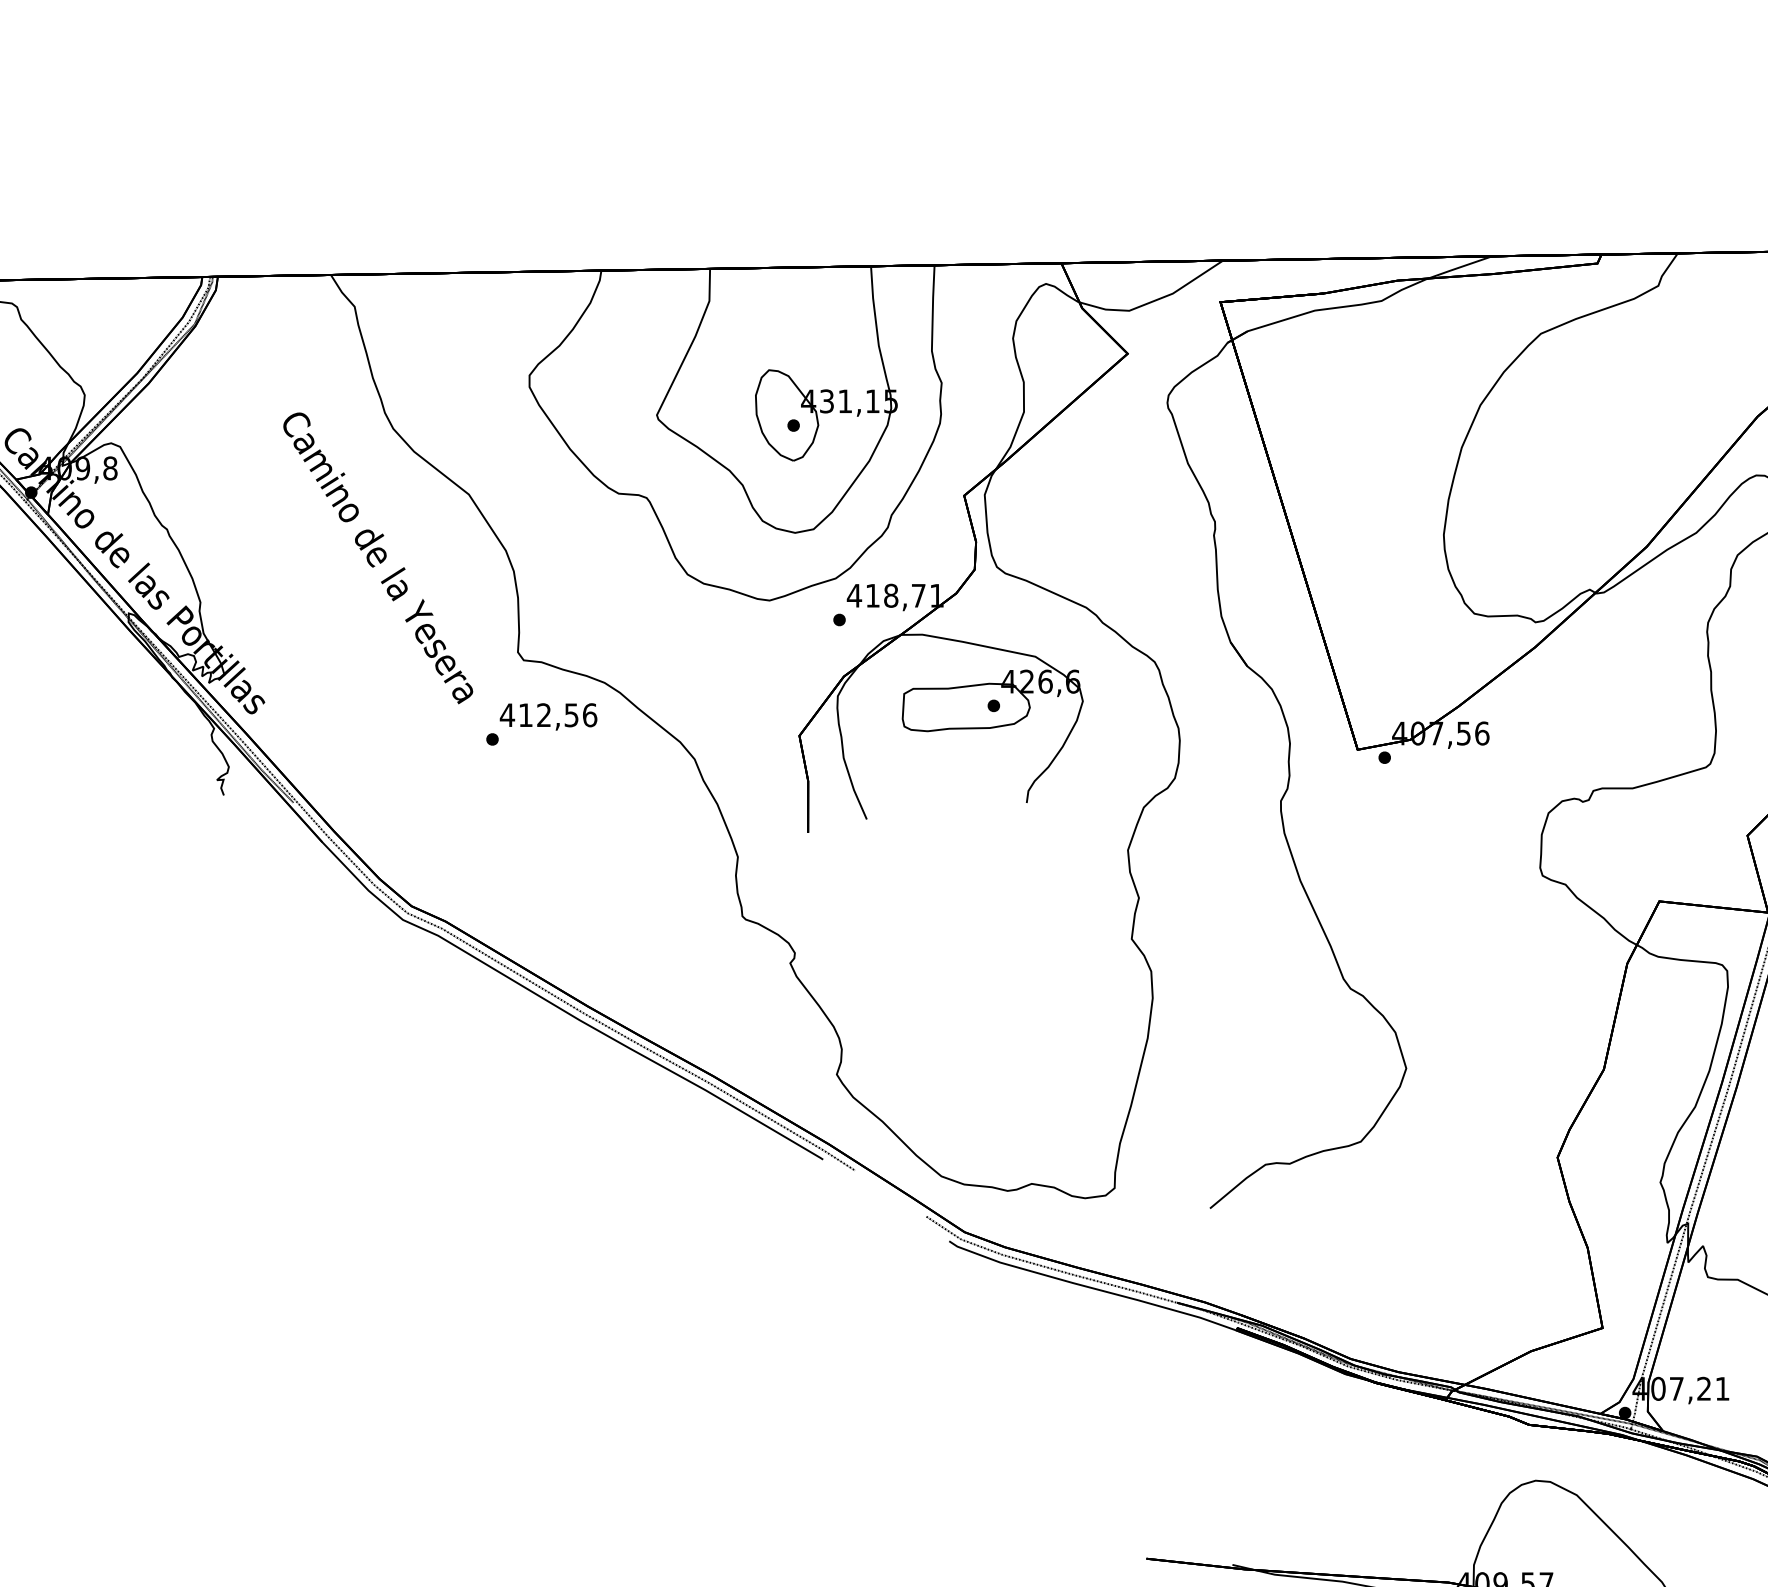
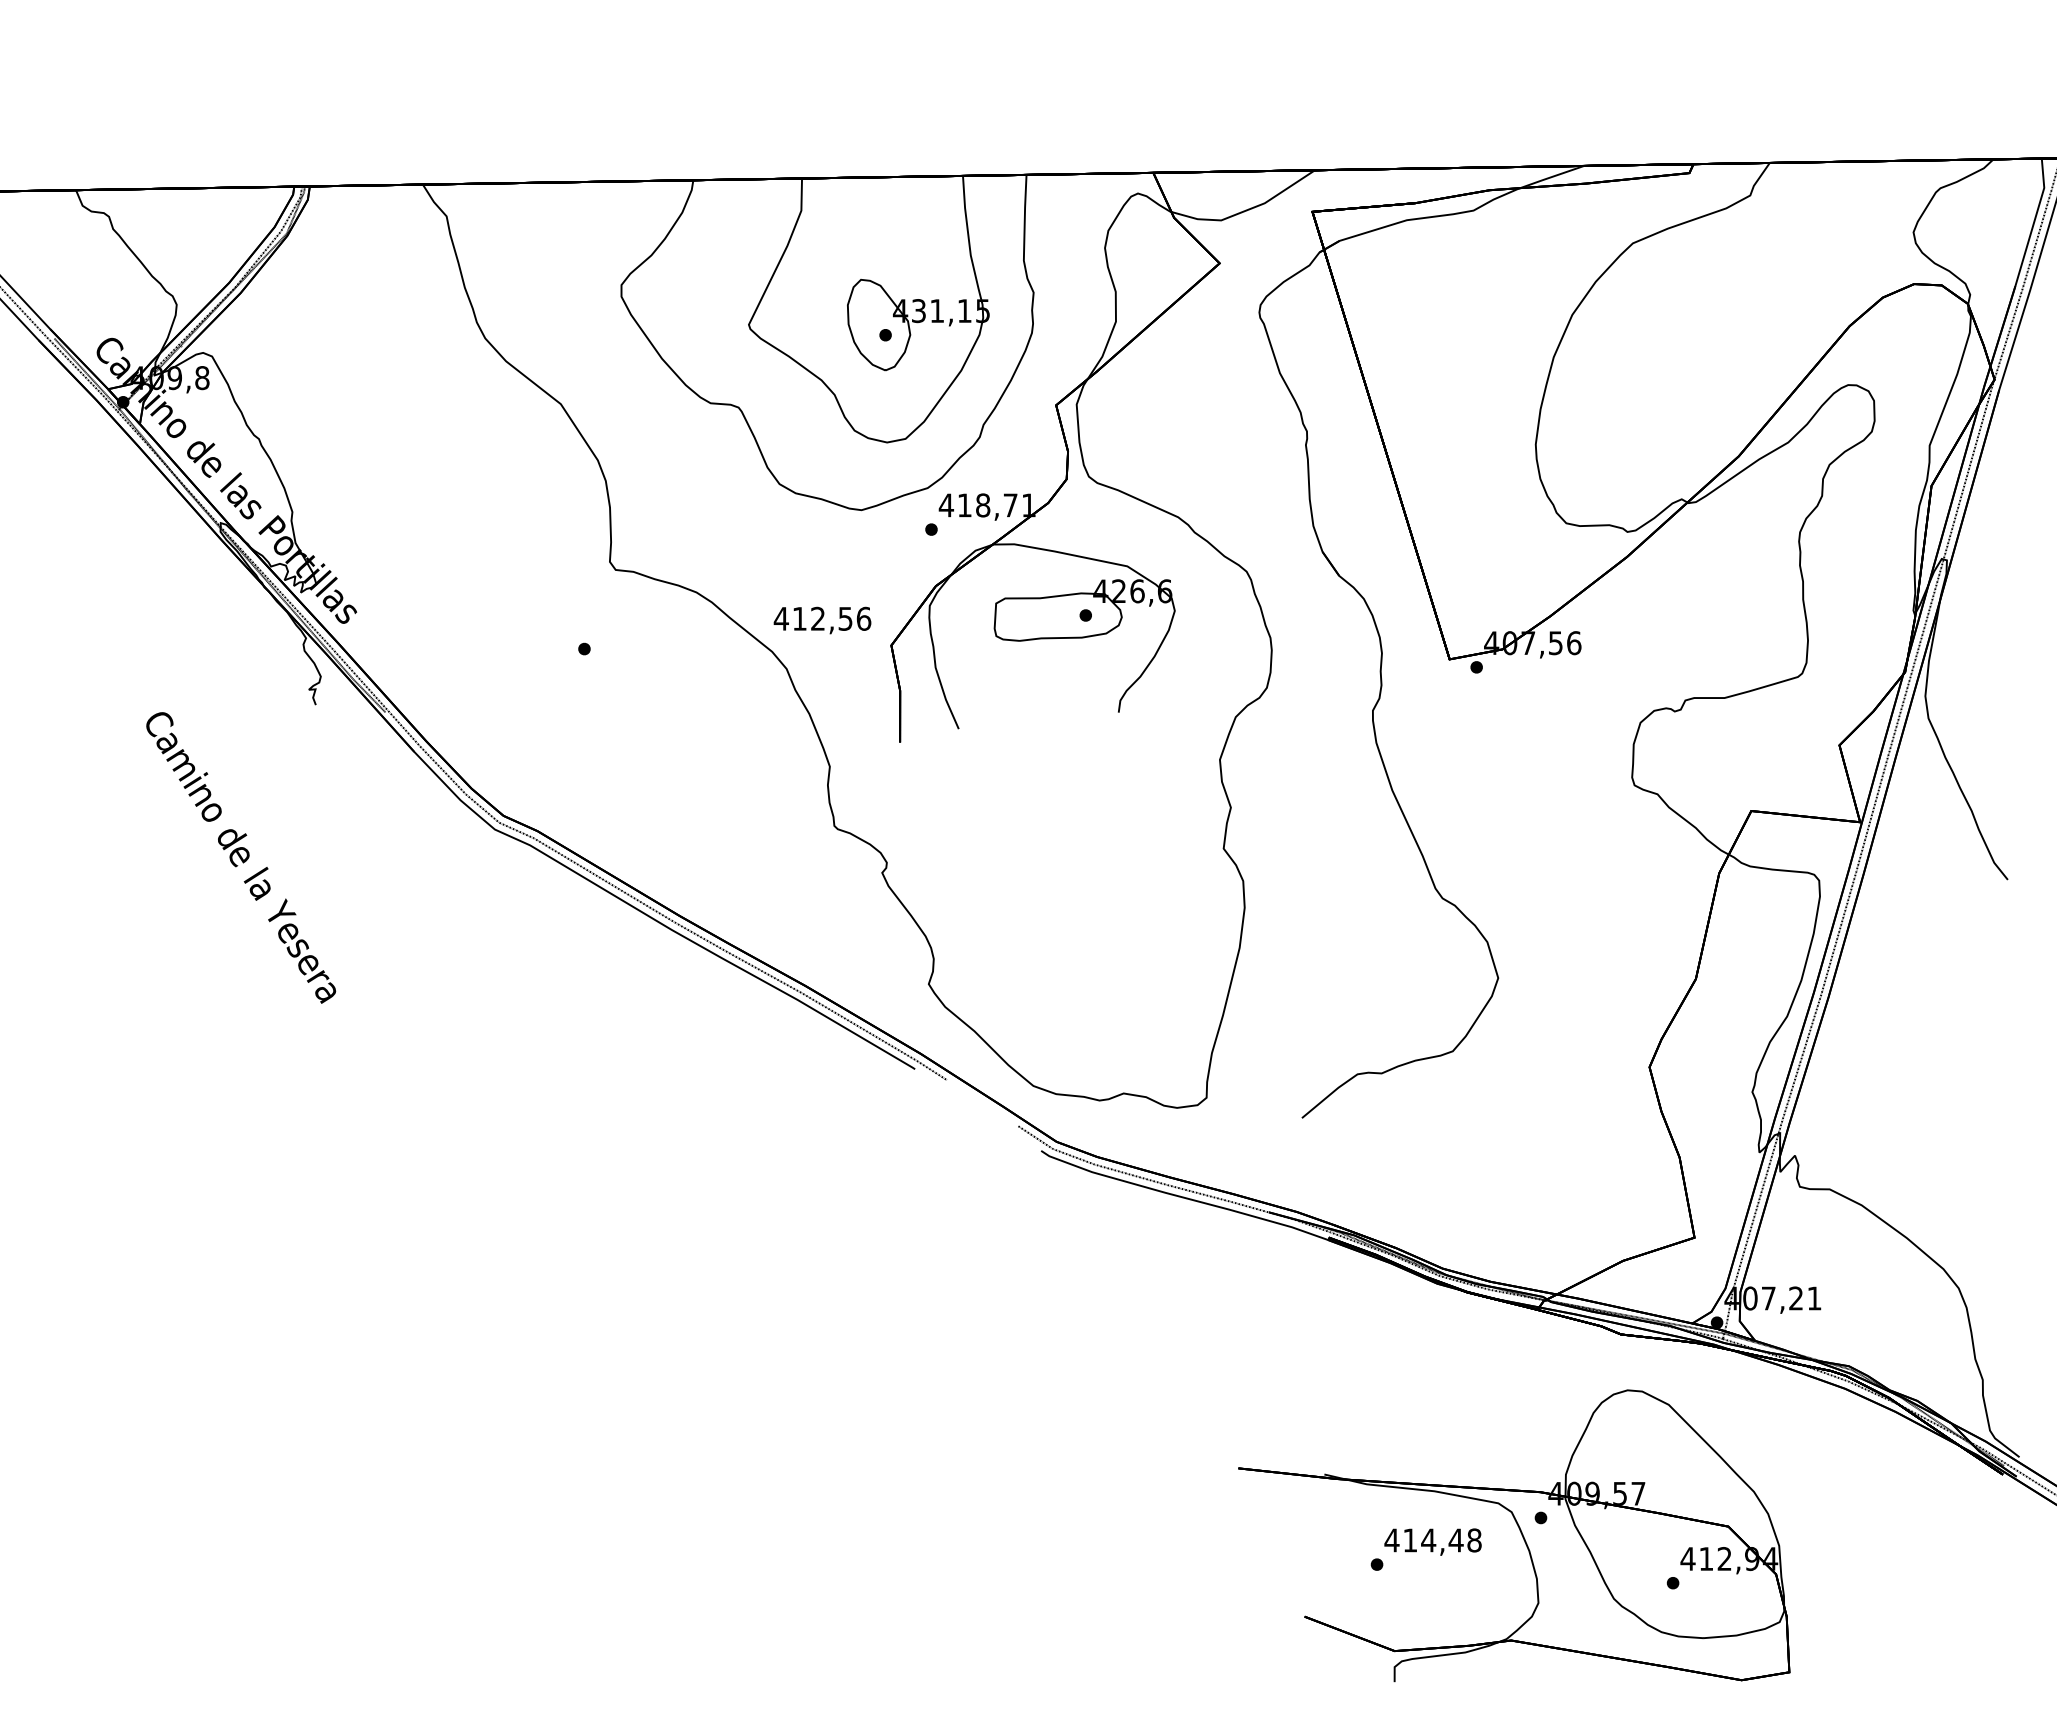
text: (378, 557) -> (241, 857), moved
text: (548, 716) -> (822, 620), moved

